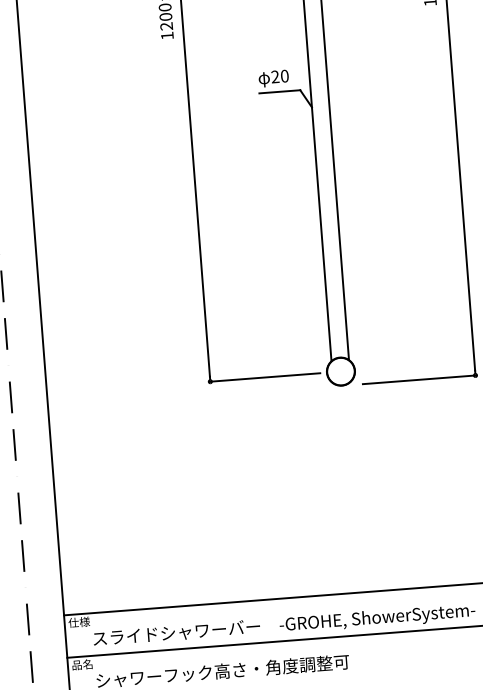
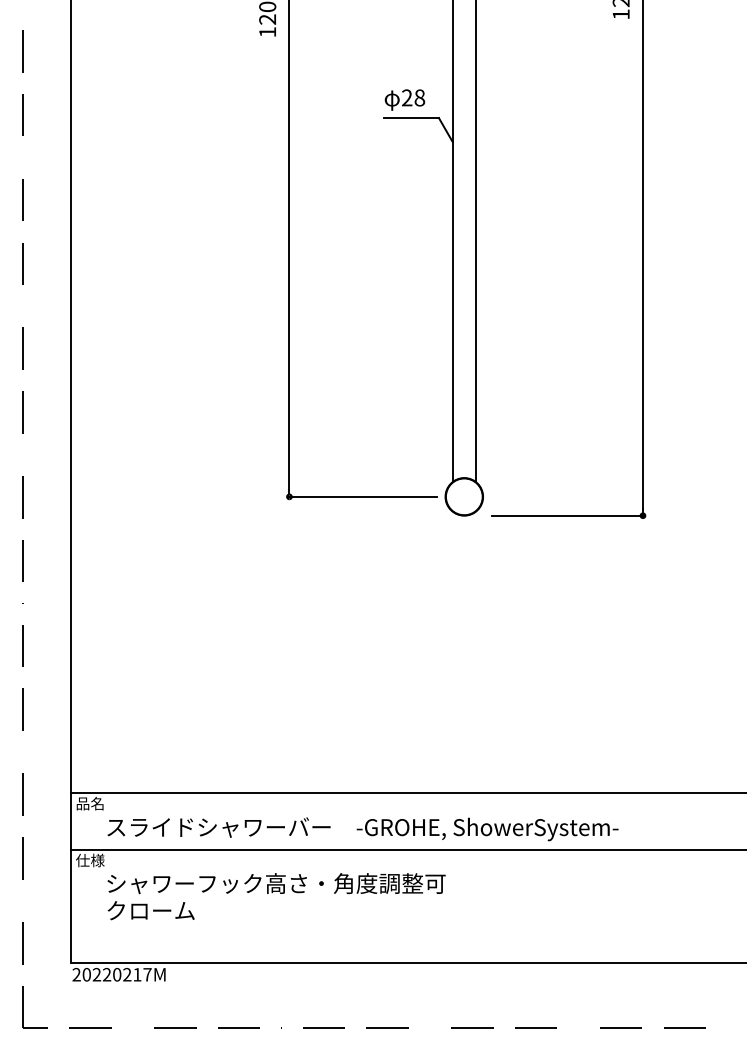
text: (284, 76) -> (419, 98), 20 -> 28
text: (79, 622) -> (90, 803), 仕様 -> 品名
text: (82, 664) -> (90, 860), 品名 -> 仕様

